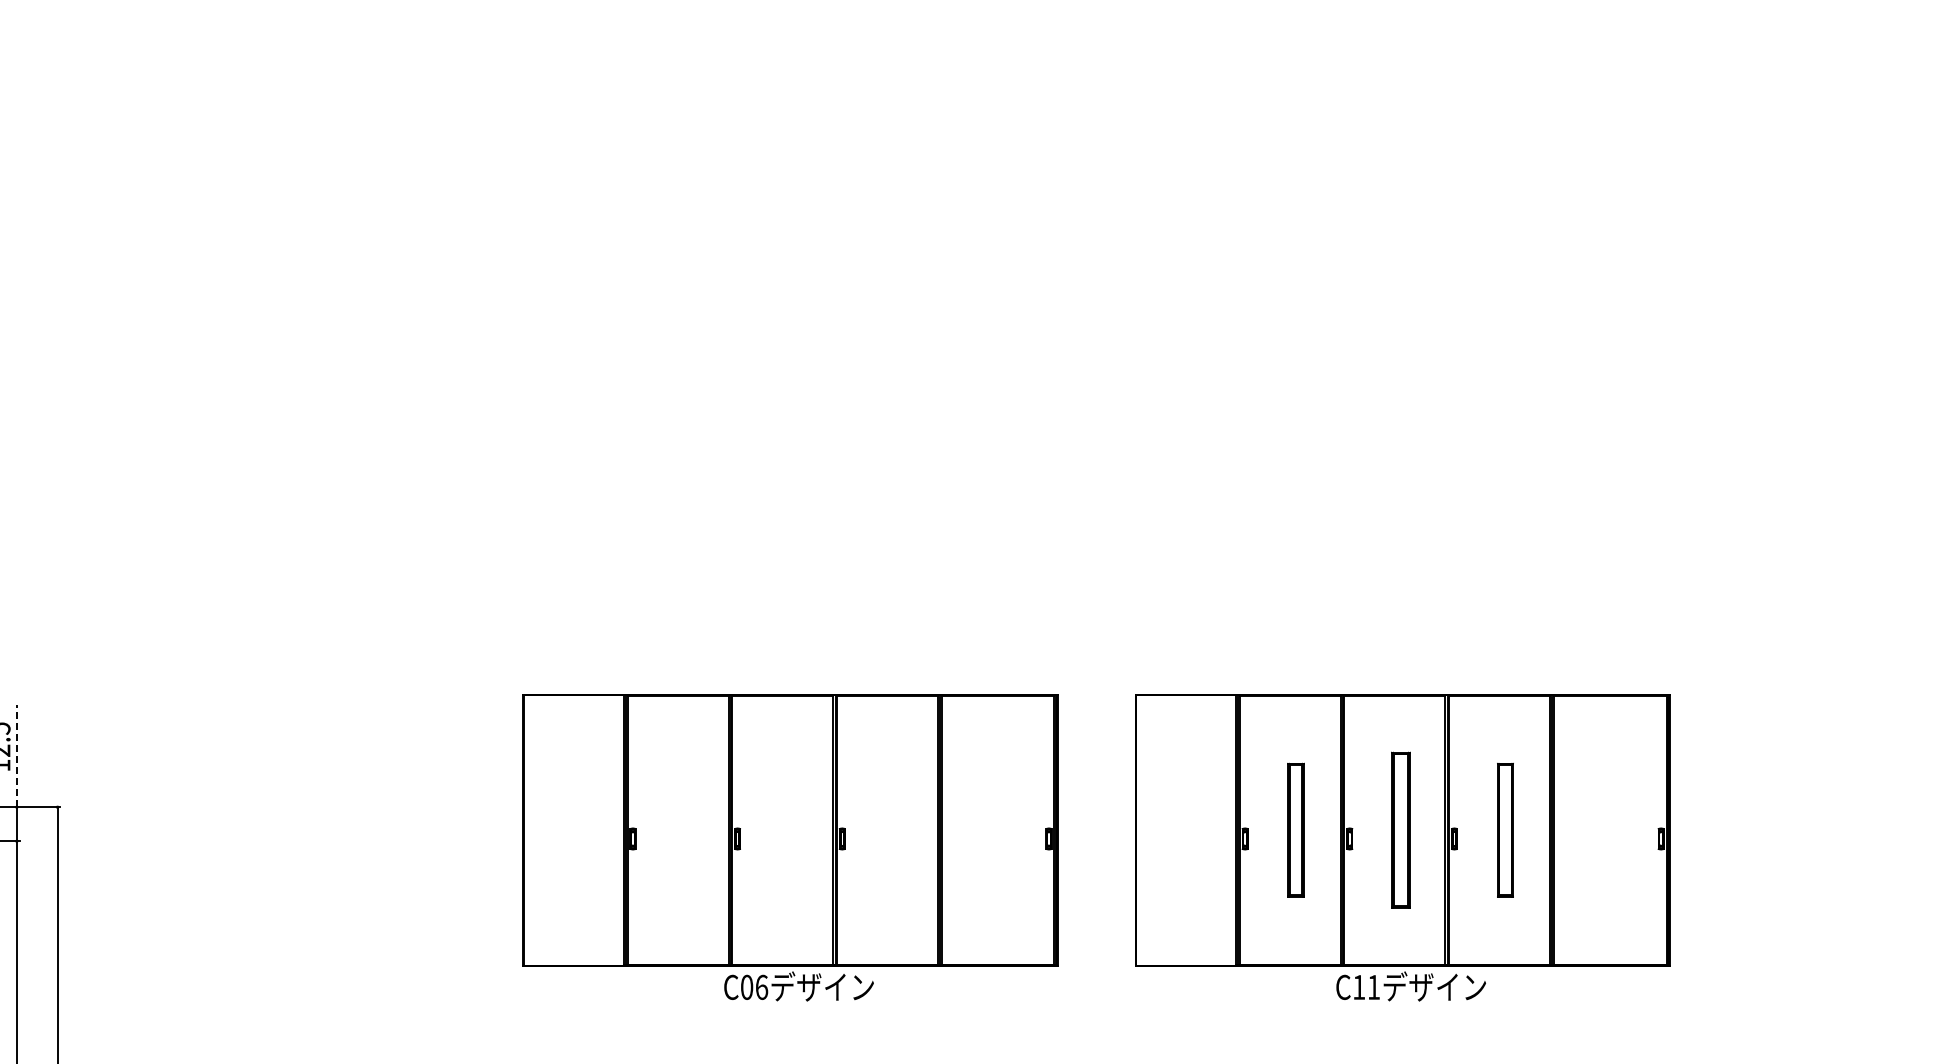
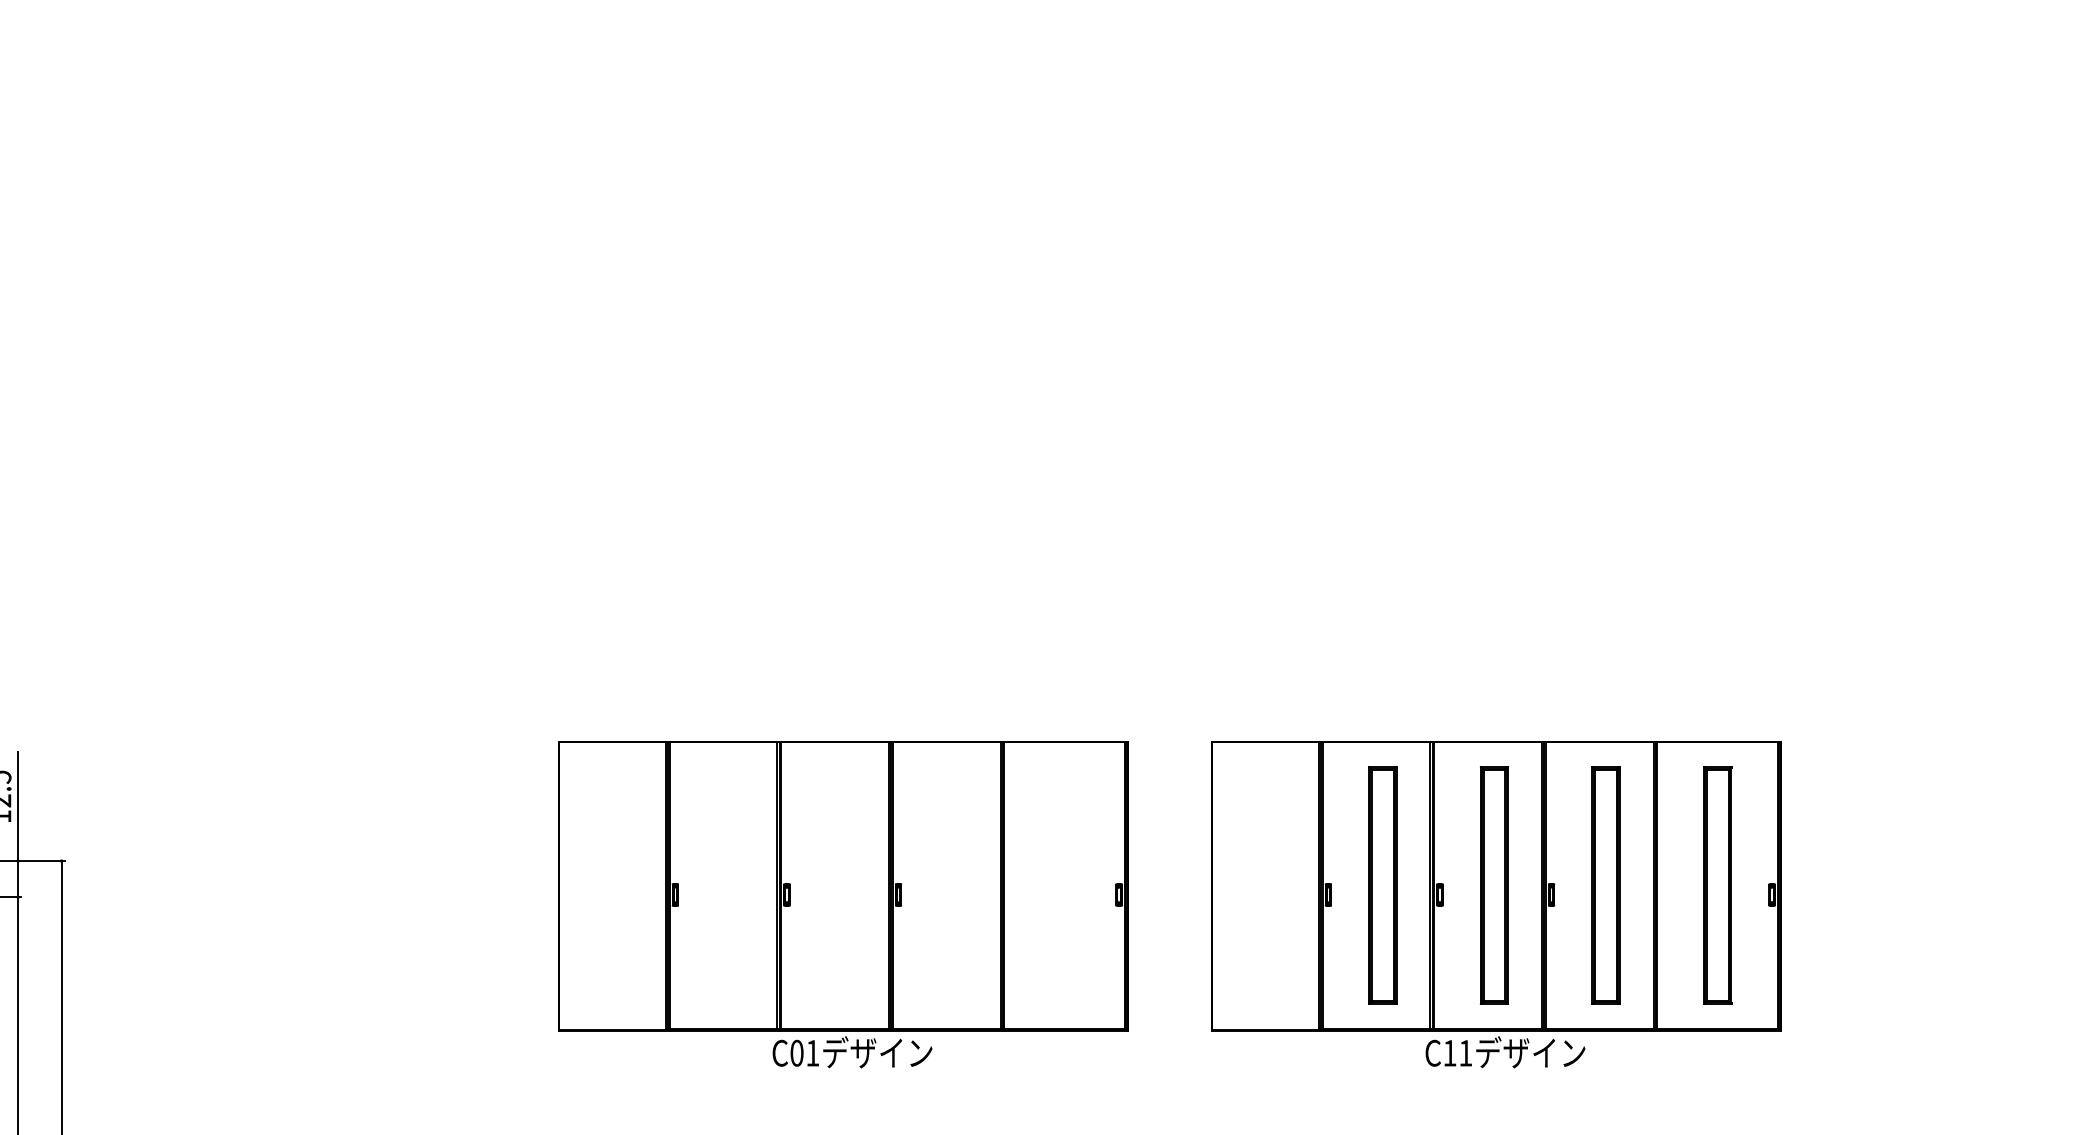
line: (16, 755) -> (17, 805), dashed -> solid
part: (1295, 829) -> (1382, 884), size x1.67
part: (1400, 829) -> (1494, 884), size x1.43
part: (1505, 829) -> (1606, 884), size x1.67
part: (1609, 829) -> (1717, 884), added
text: (762, 986) -> (813, 1052), C06 -> C01

